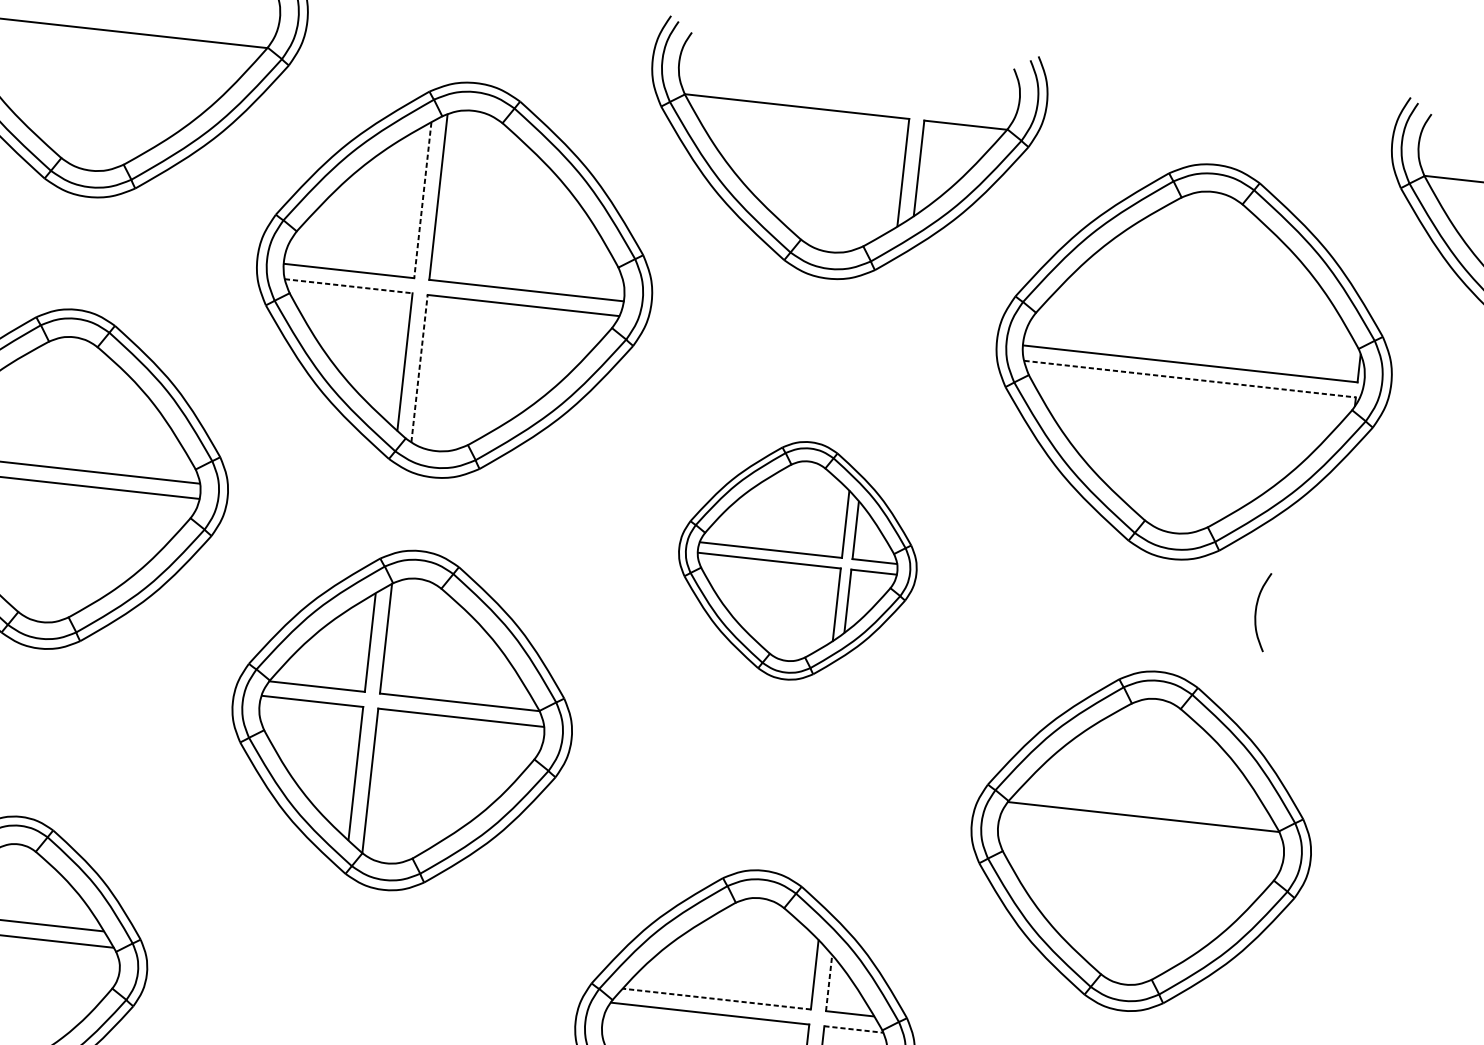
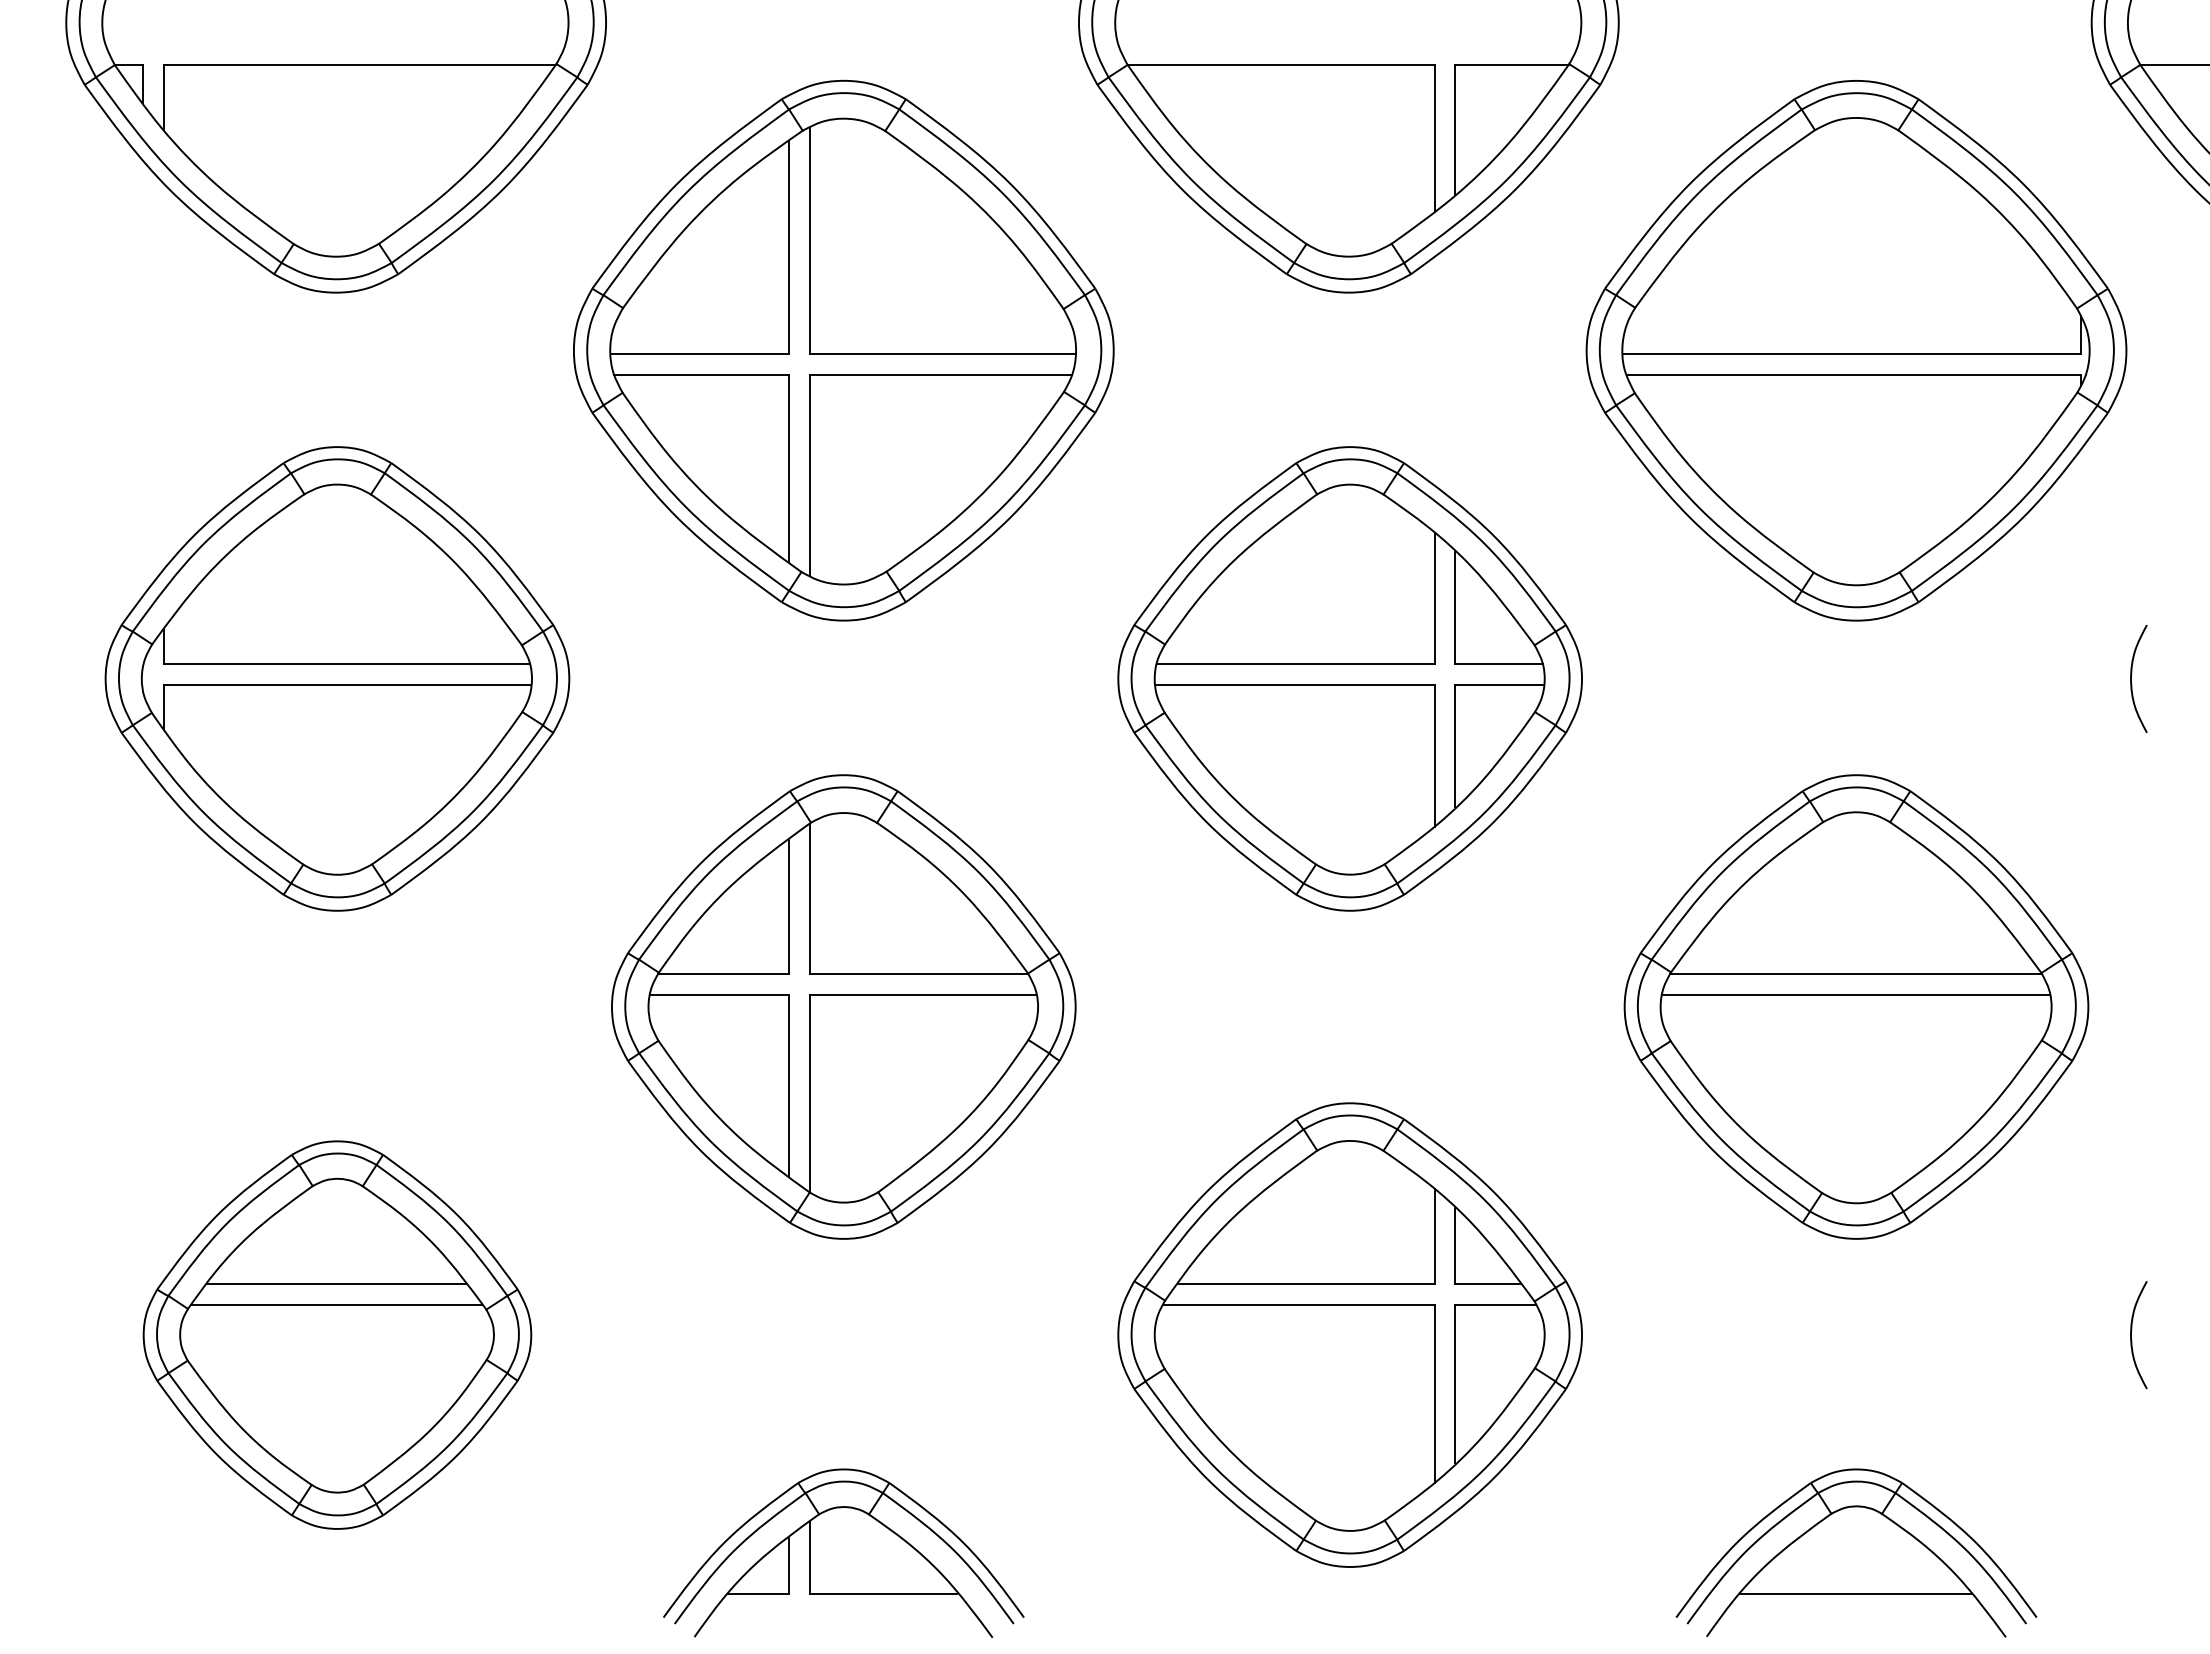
line: (422, 200) -> (788, 247), dashed -> solid
line: (349, 286) -> (702, 374), dashed -> solid
line: (419, 368) -> (809, 475), dashed -> solid
line: (1190, 379) -> (1853, 374), dashed -> solid
part: (797, 560) -> (1349, 678), size x1.43
curve: (1256, 611) -> (2131, 678), moved
part: (402, 720) -> (843, 1006), moved
line: (1141, 832) -> (1855, 994), added
line: (829, 983) -> (1455, 1245), dashed -> solid
line: (717, 998) -> (1306, 1283), dashed -> solid
line: (854, 1029) -> (1496, 1304), dashed -> solid

